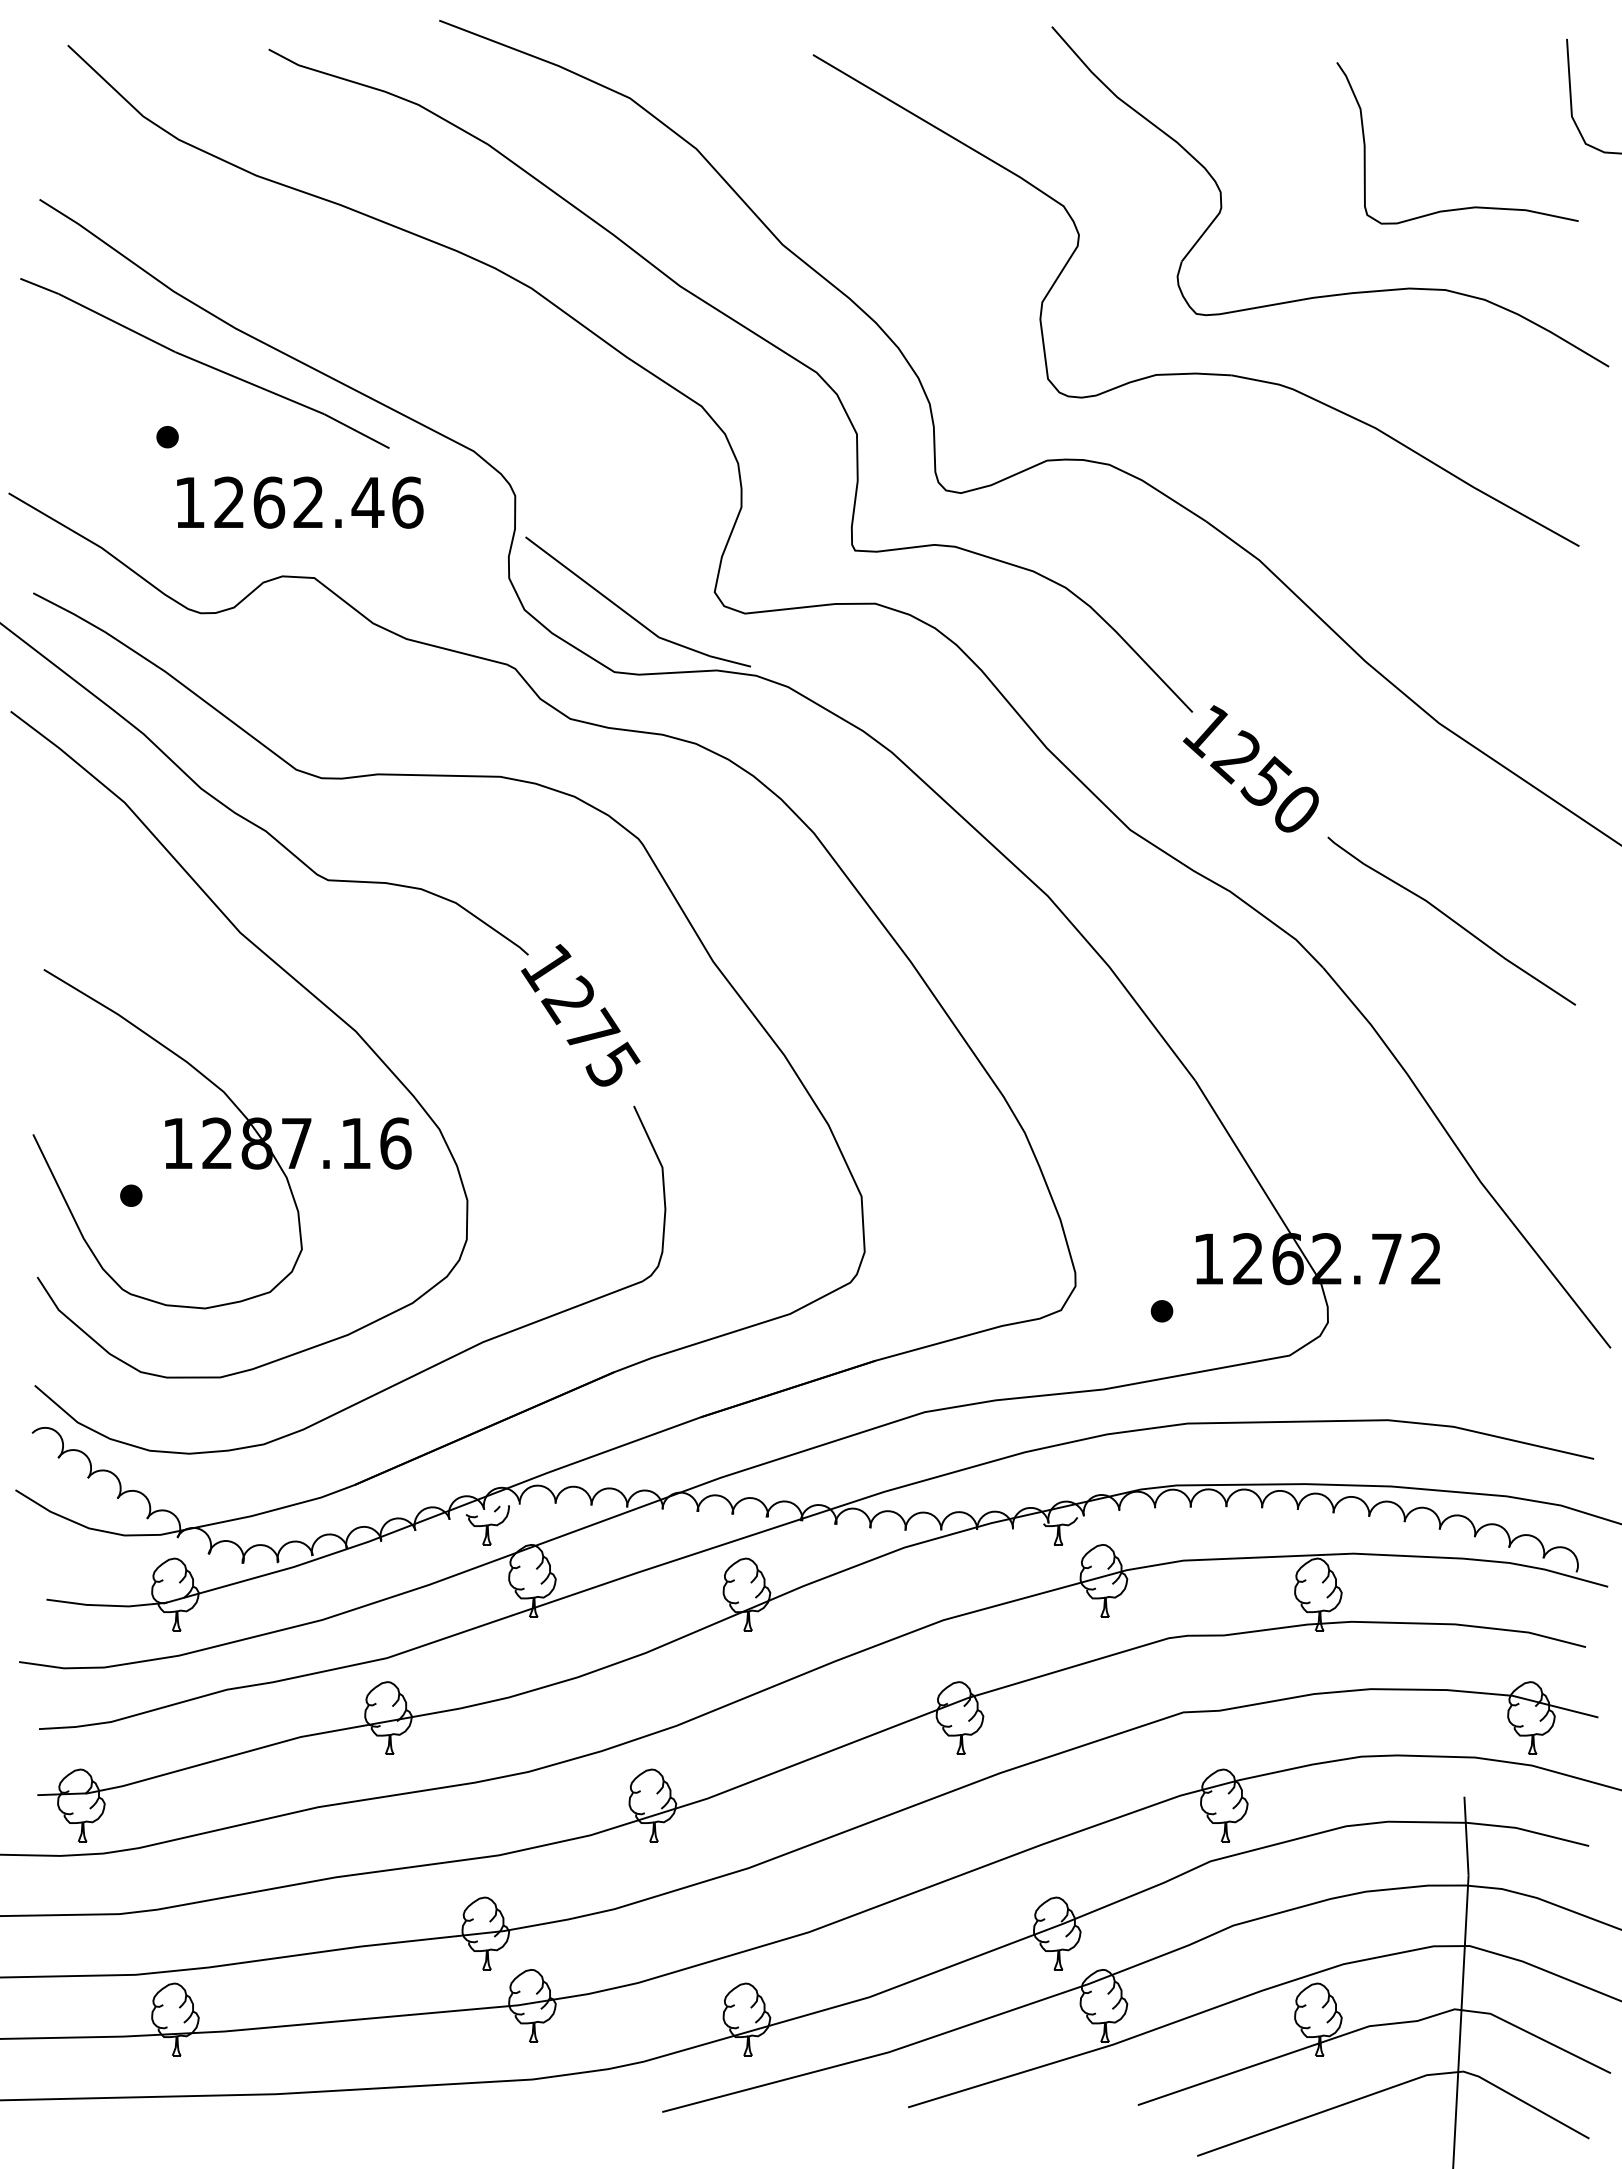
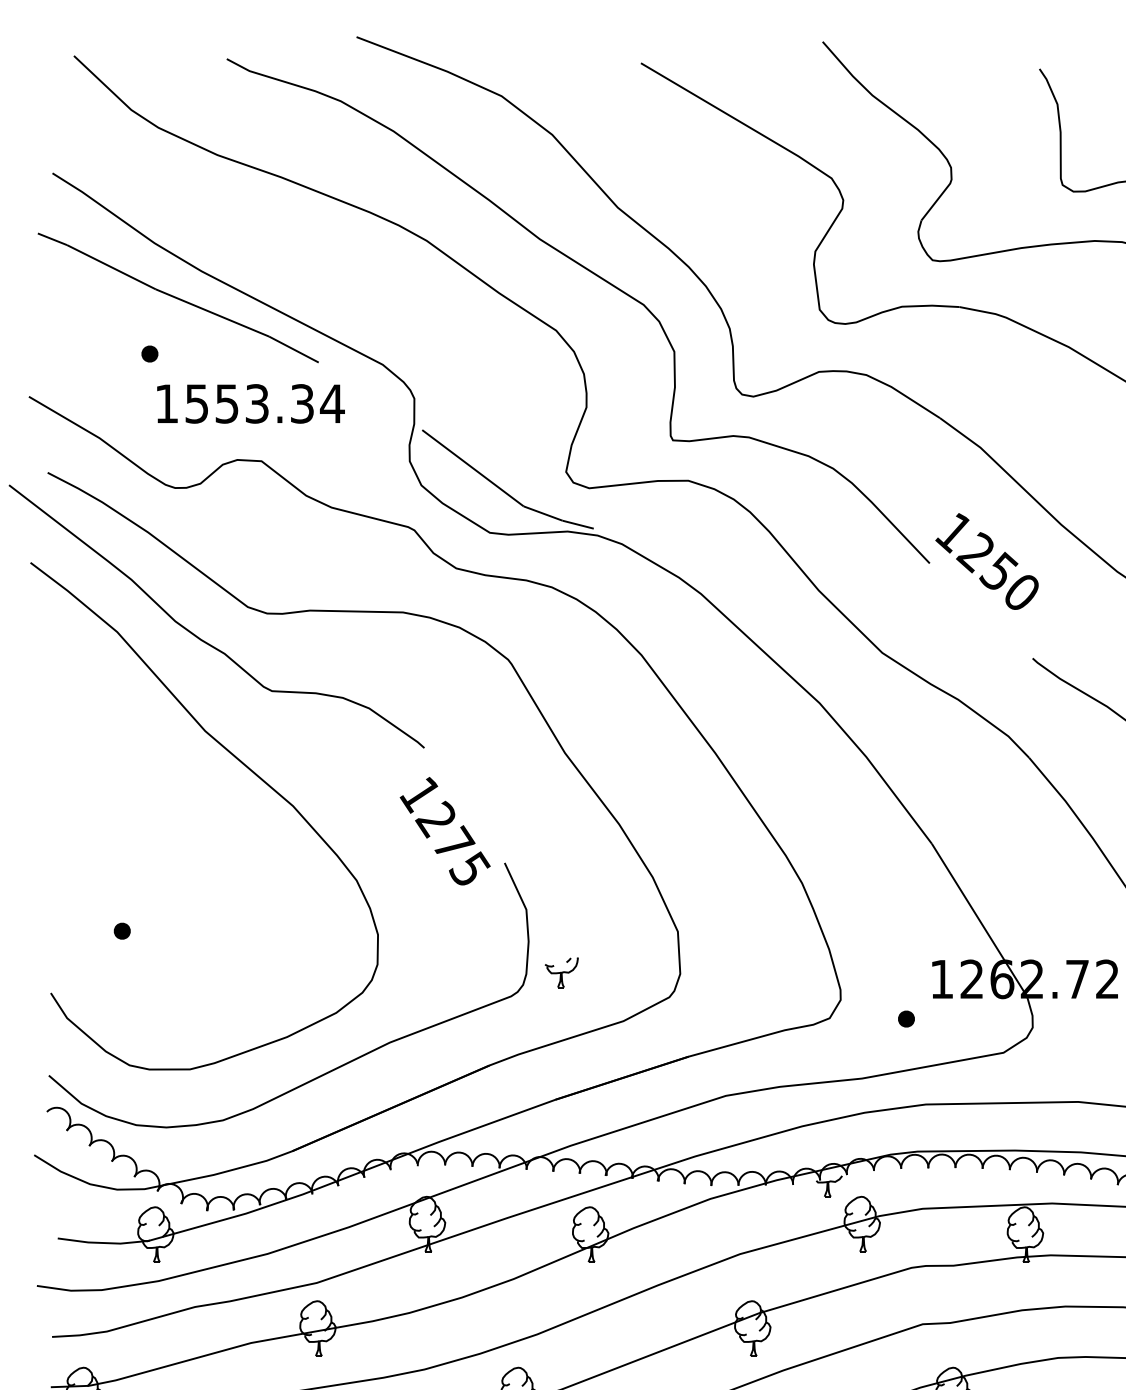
text: (318, 502) -> (264, 403), 1262.46 -> 1553.34
text: (1250, 768) -> (986, 561), moved
text: (580, 1015) -> (445, 831), moved
part: (221, 1139) -> (190, 888), removed
part: (487, 1525) -> (561, 972), moved

